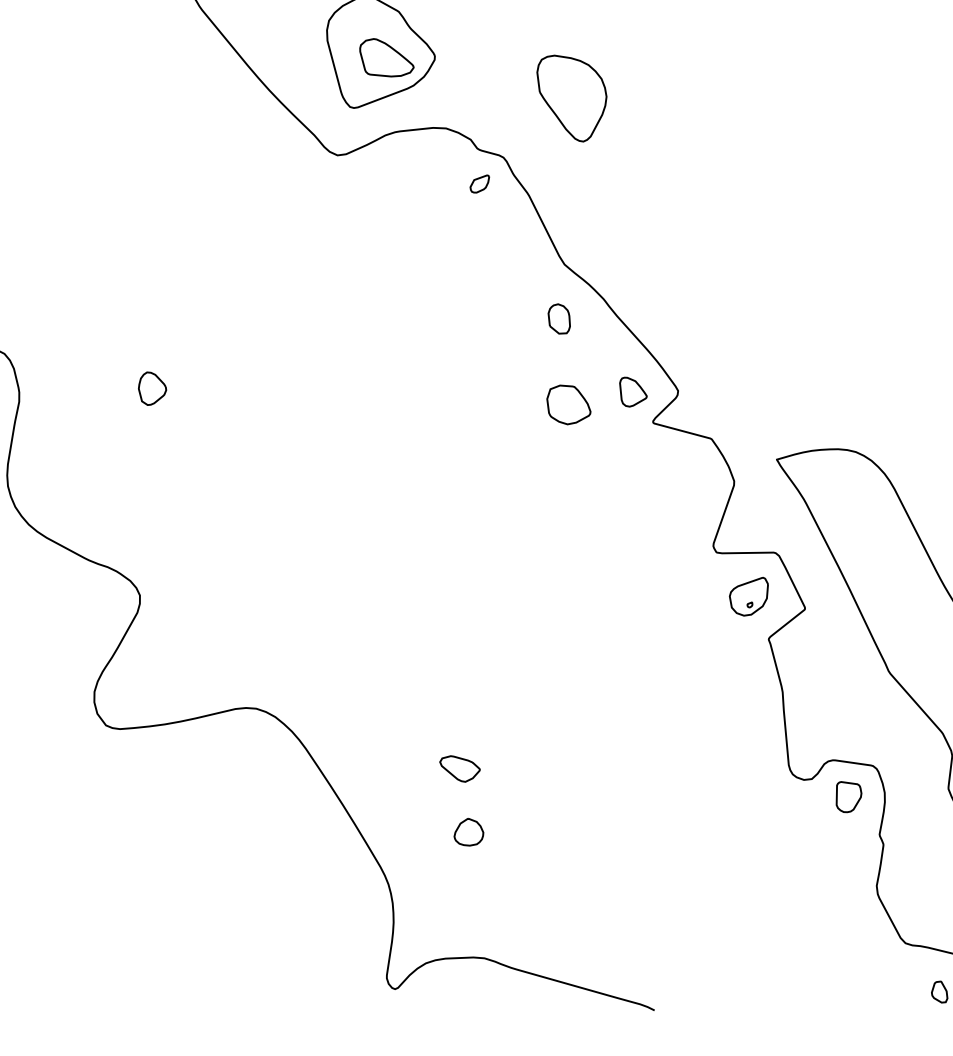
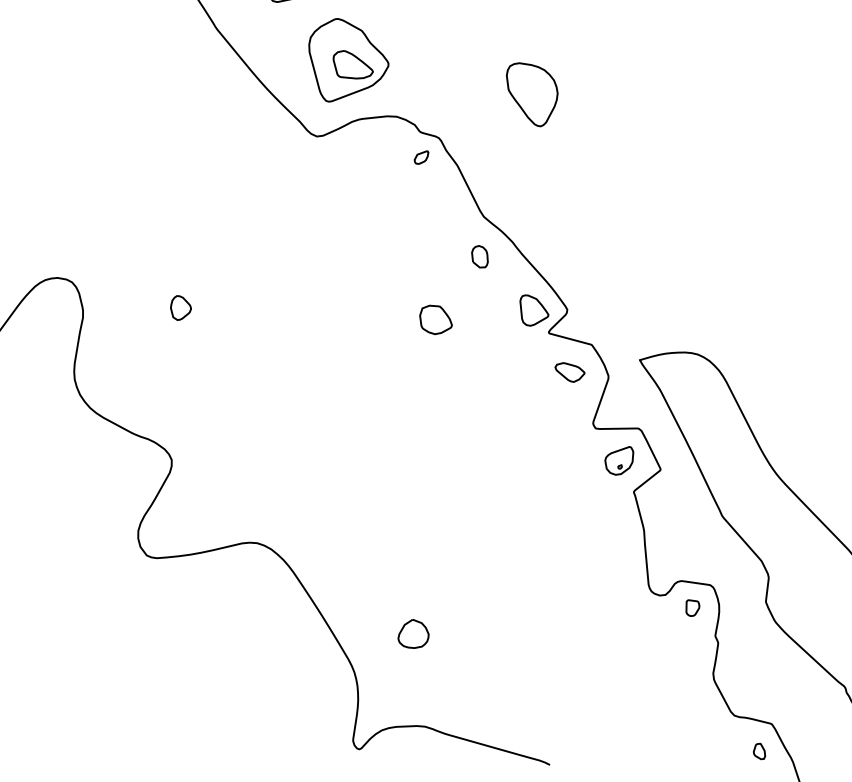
part: (570, 98) -> (531, 94), moved
part: (633, 392) -> (534, 310), size x1.43
part: (568, 404) -> (435, 319), moved
part: (459, 768) -> (569, 372), moved
part: (848, 796) -> (692, 607), size x0.71
part: (468, 831) -> (413, 633), size x1.43

